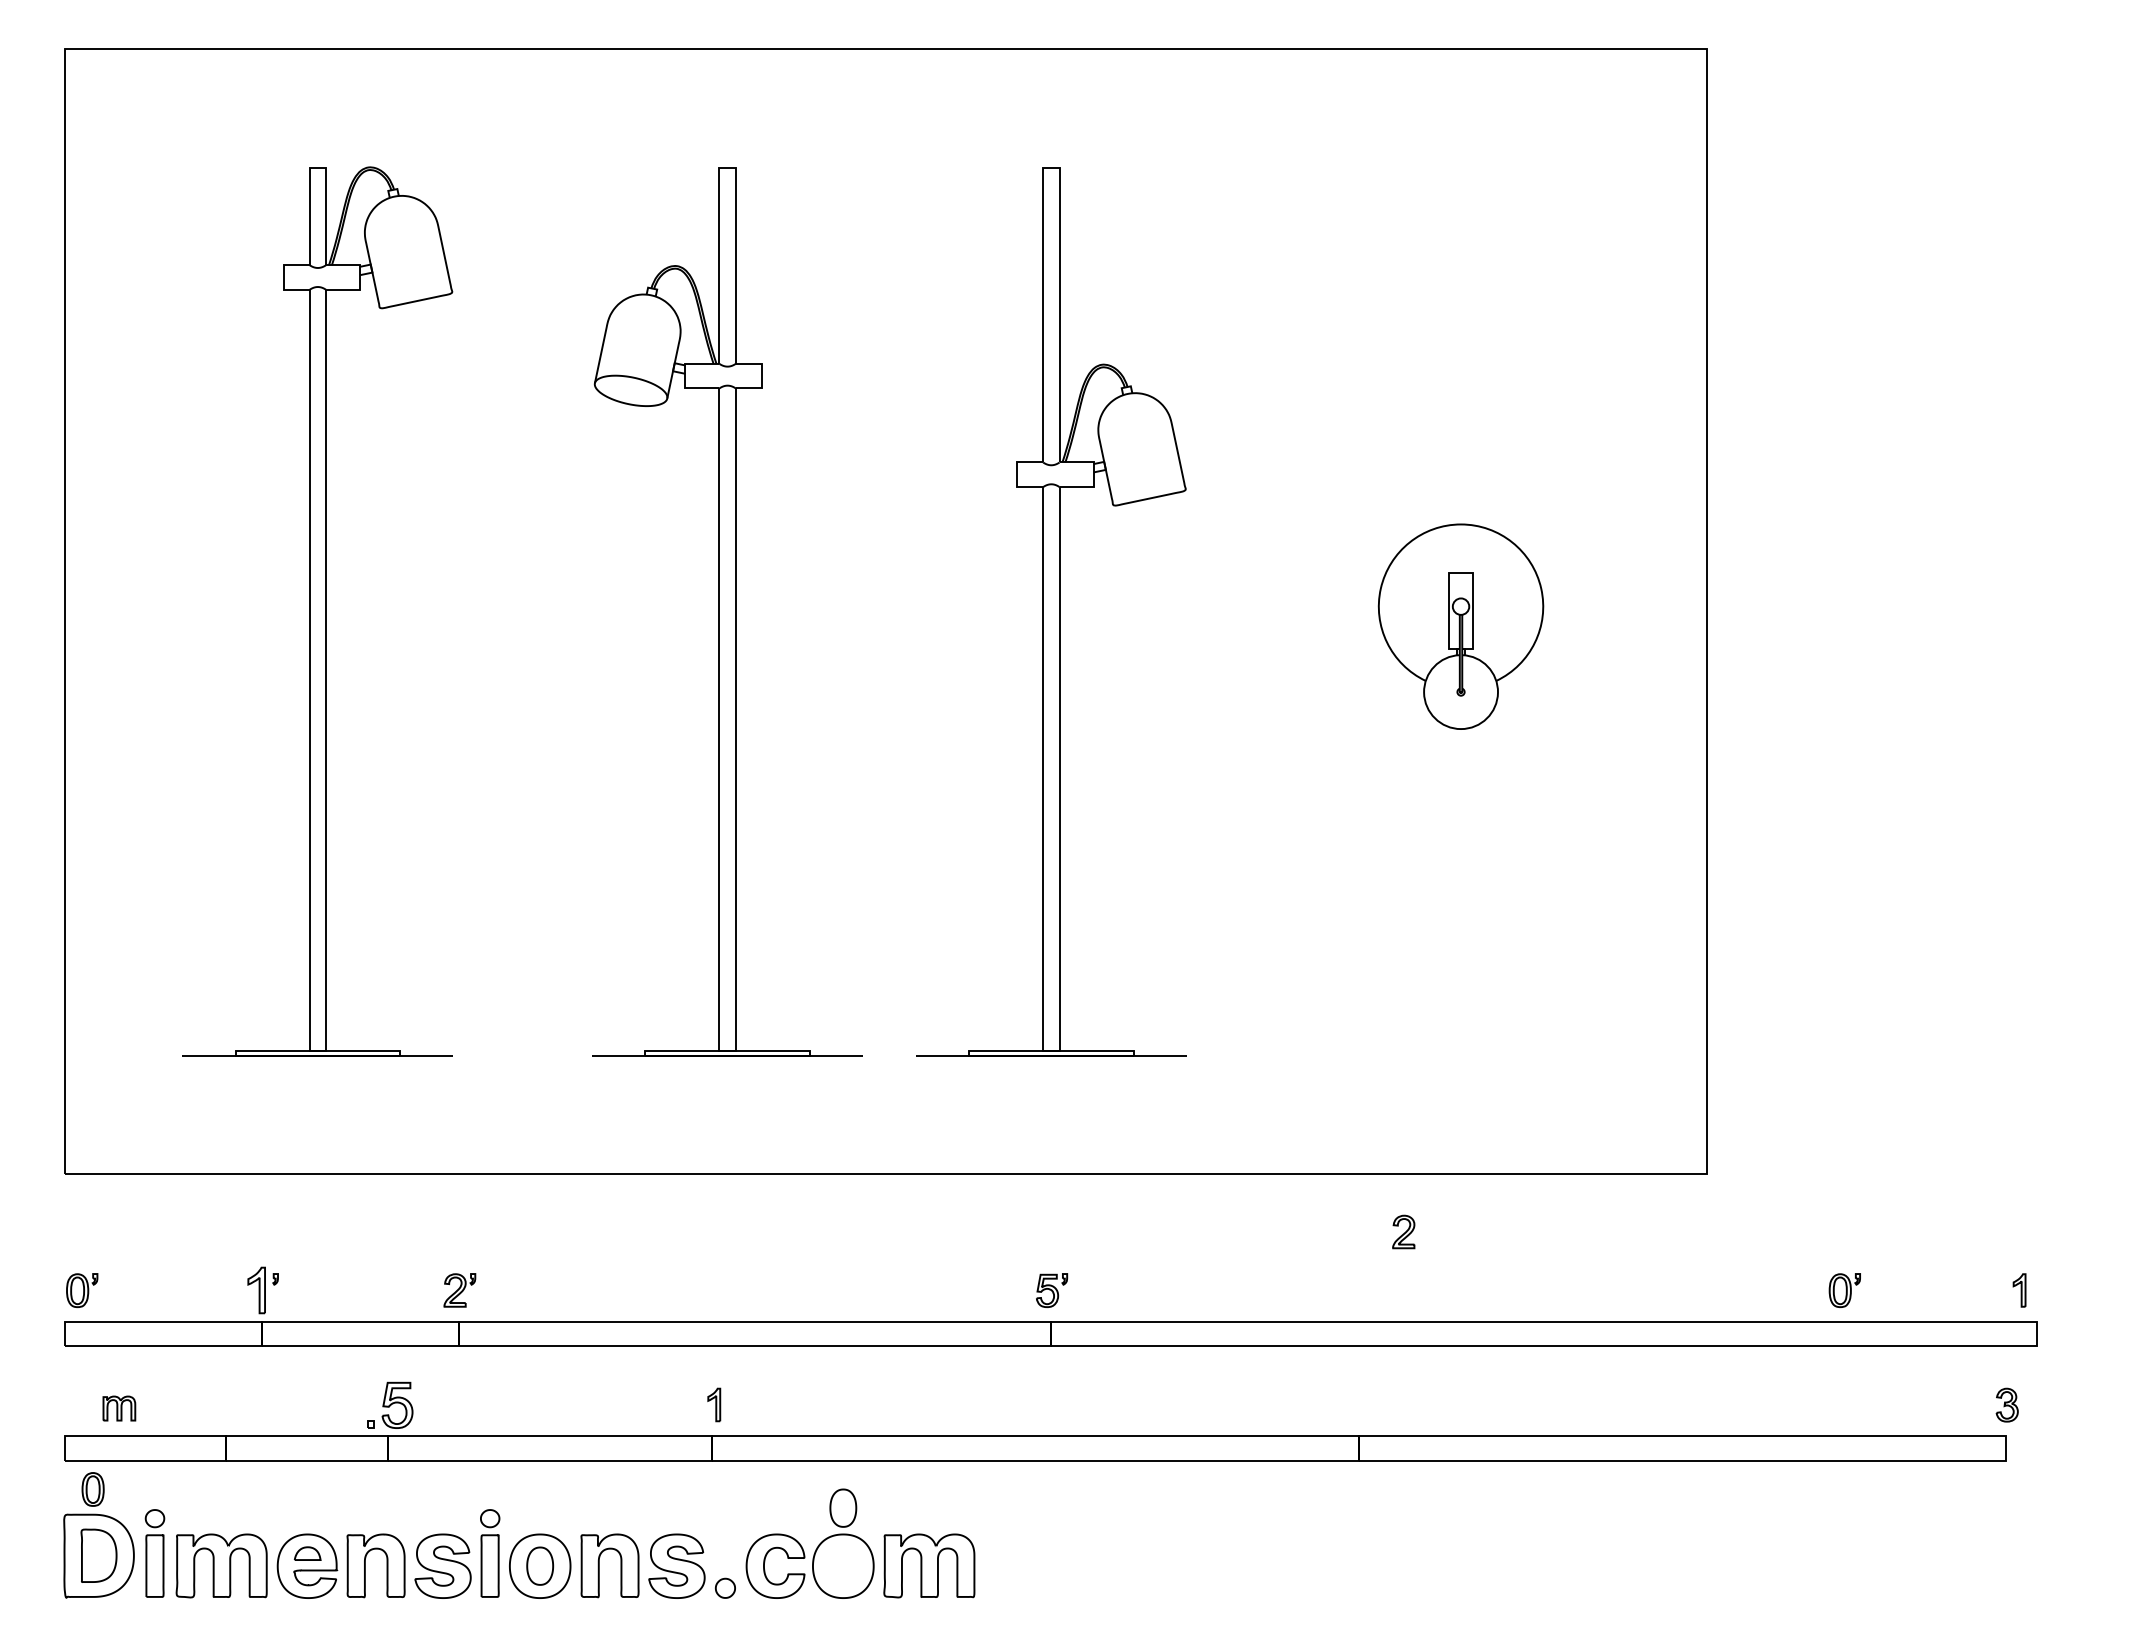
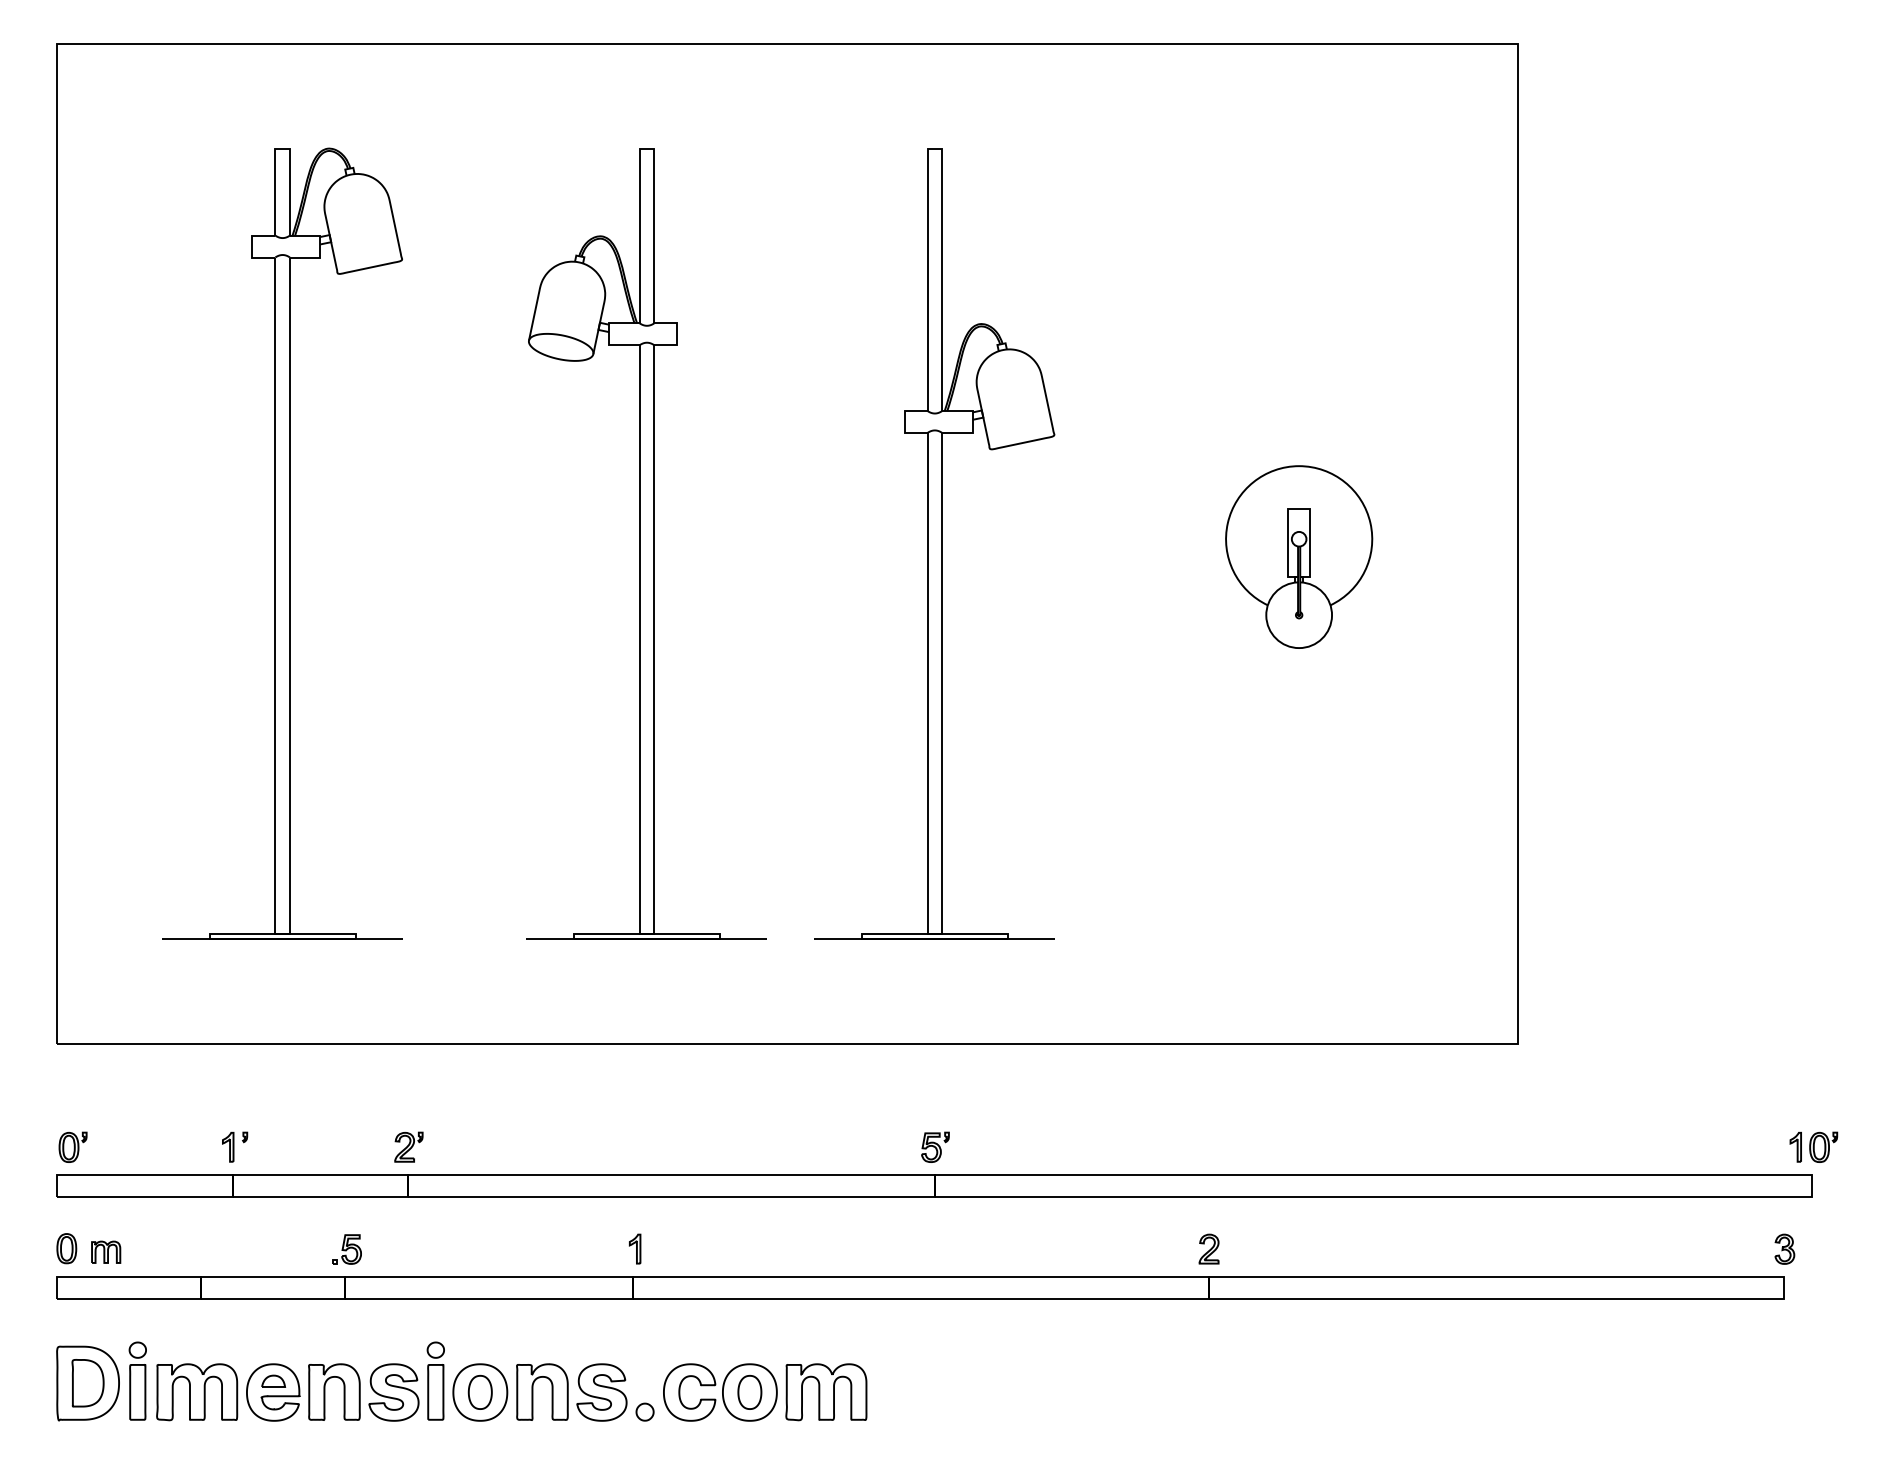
part: (1403, 1231) -> (1208, 1248), moved
part: (256, 1290) -> (228, 1147), size x0.71
part: (1844, 1290) -> (1823, 1147), moved
part: (389, 1405) -> (346, 1249), size x0.71
part: (92, 1489) -> (66, 1248), moved
part: (843, 1507) -> (750, 1391), moved

